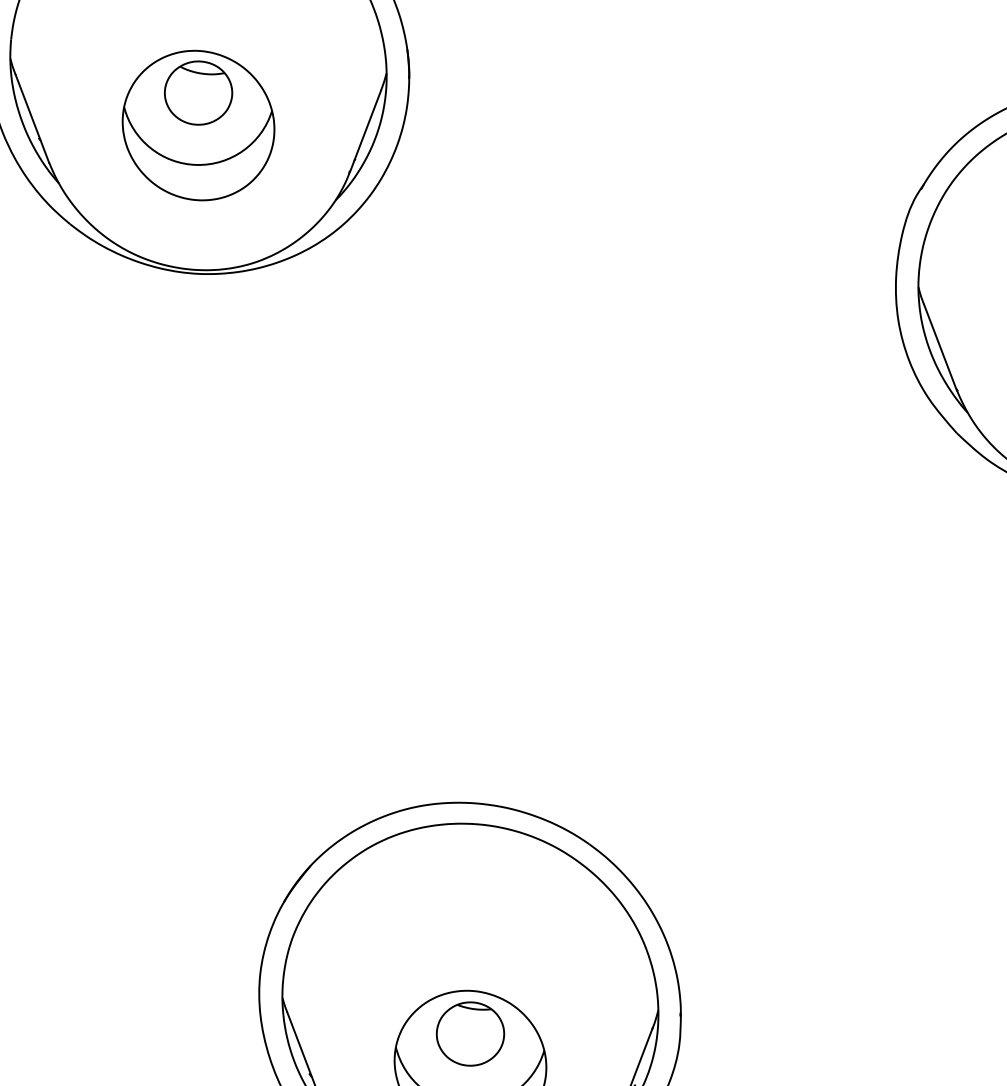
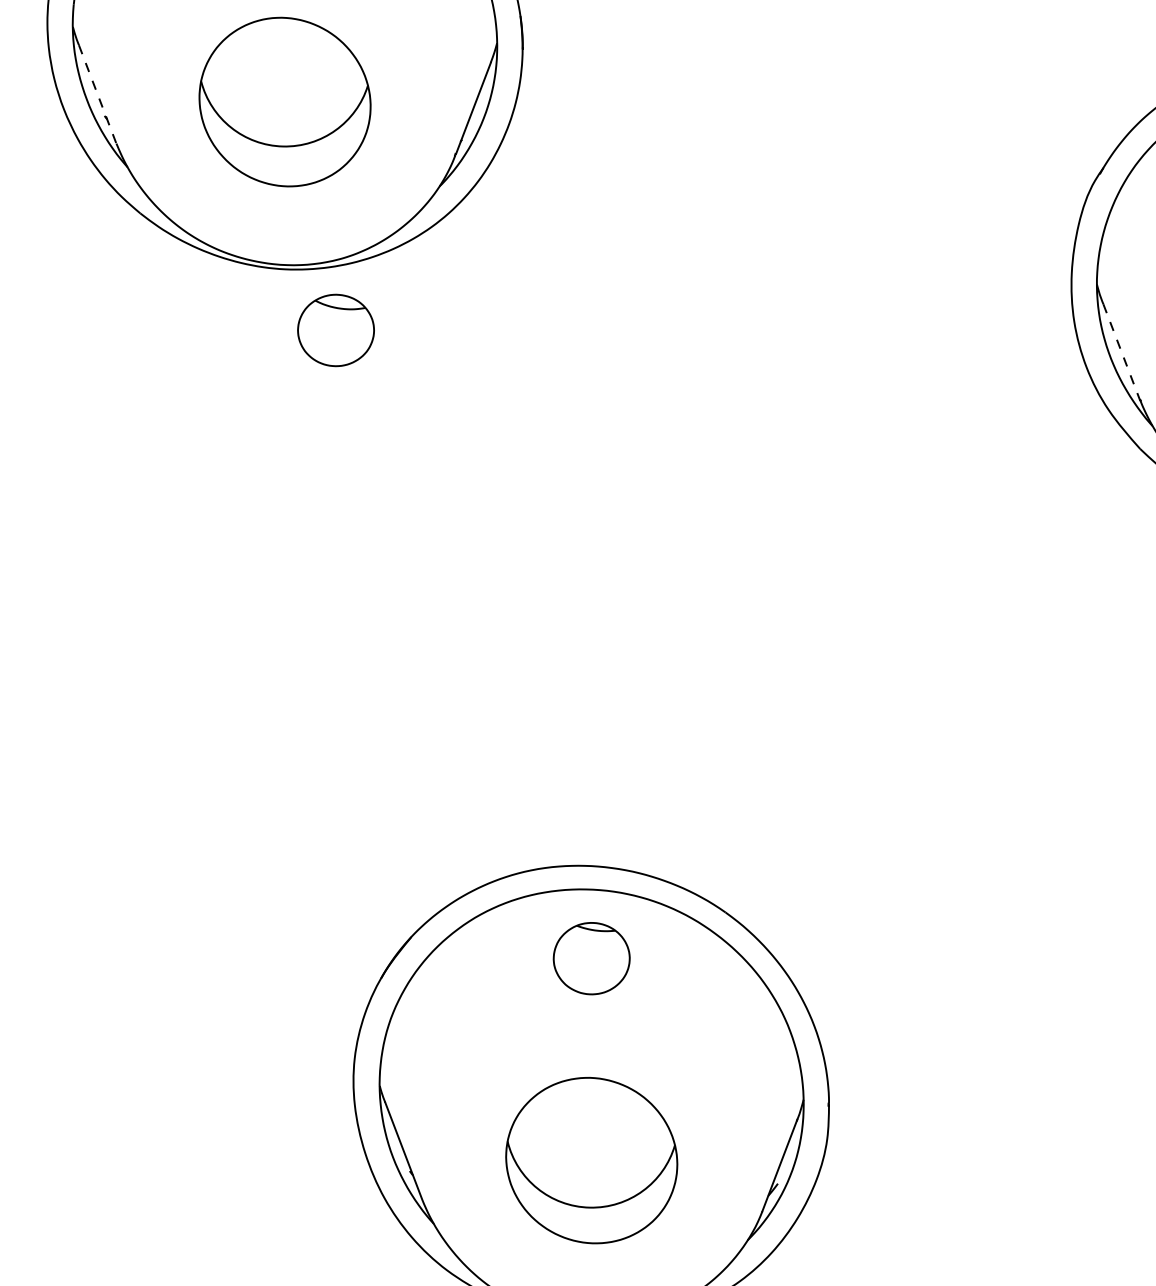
part: (198, 93) -> (335, 330), moved
line: (32, 118) -> (97, 94), solid -> dashed
line: (940, 347) -> (1121, 352), solid -> dashed
part: (470, 1033) -> (591, 958), moved

